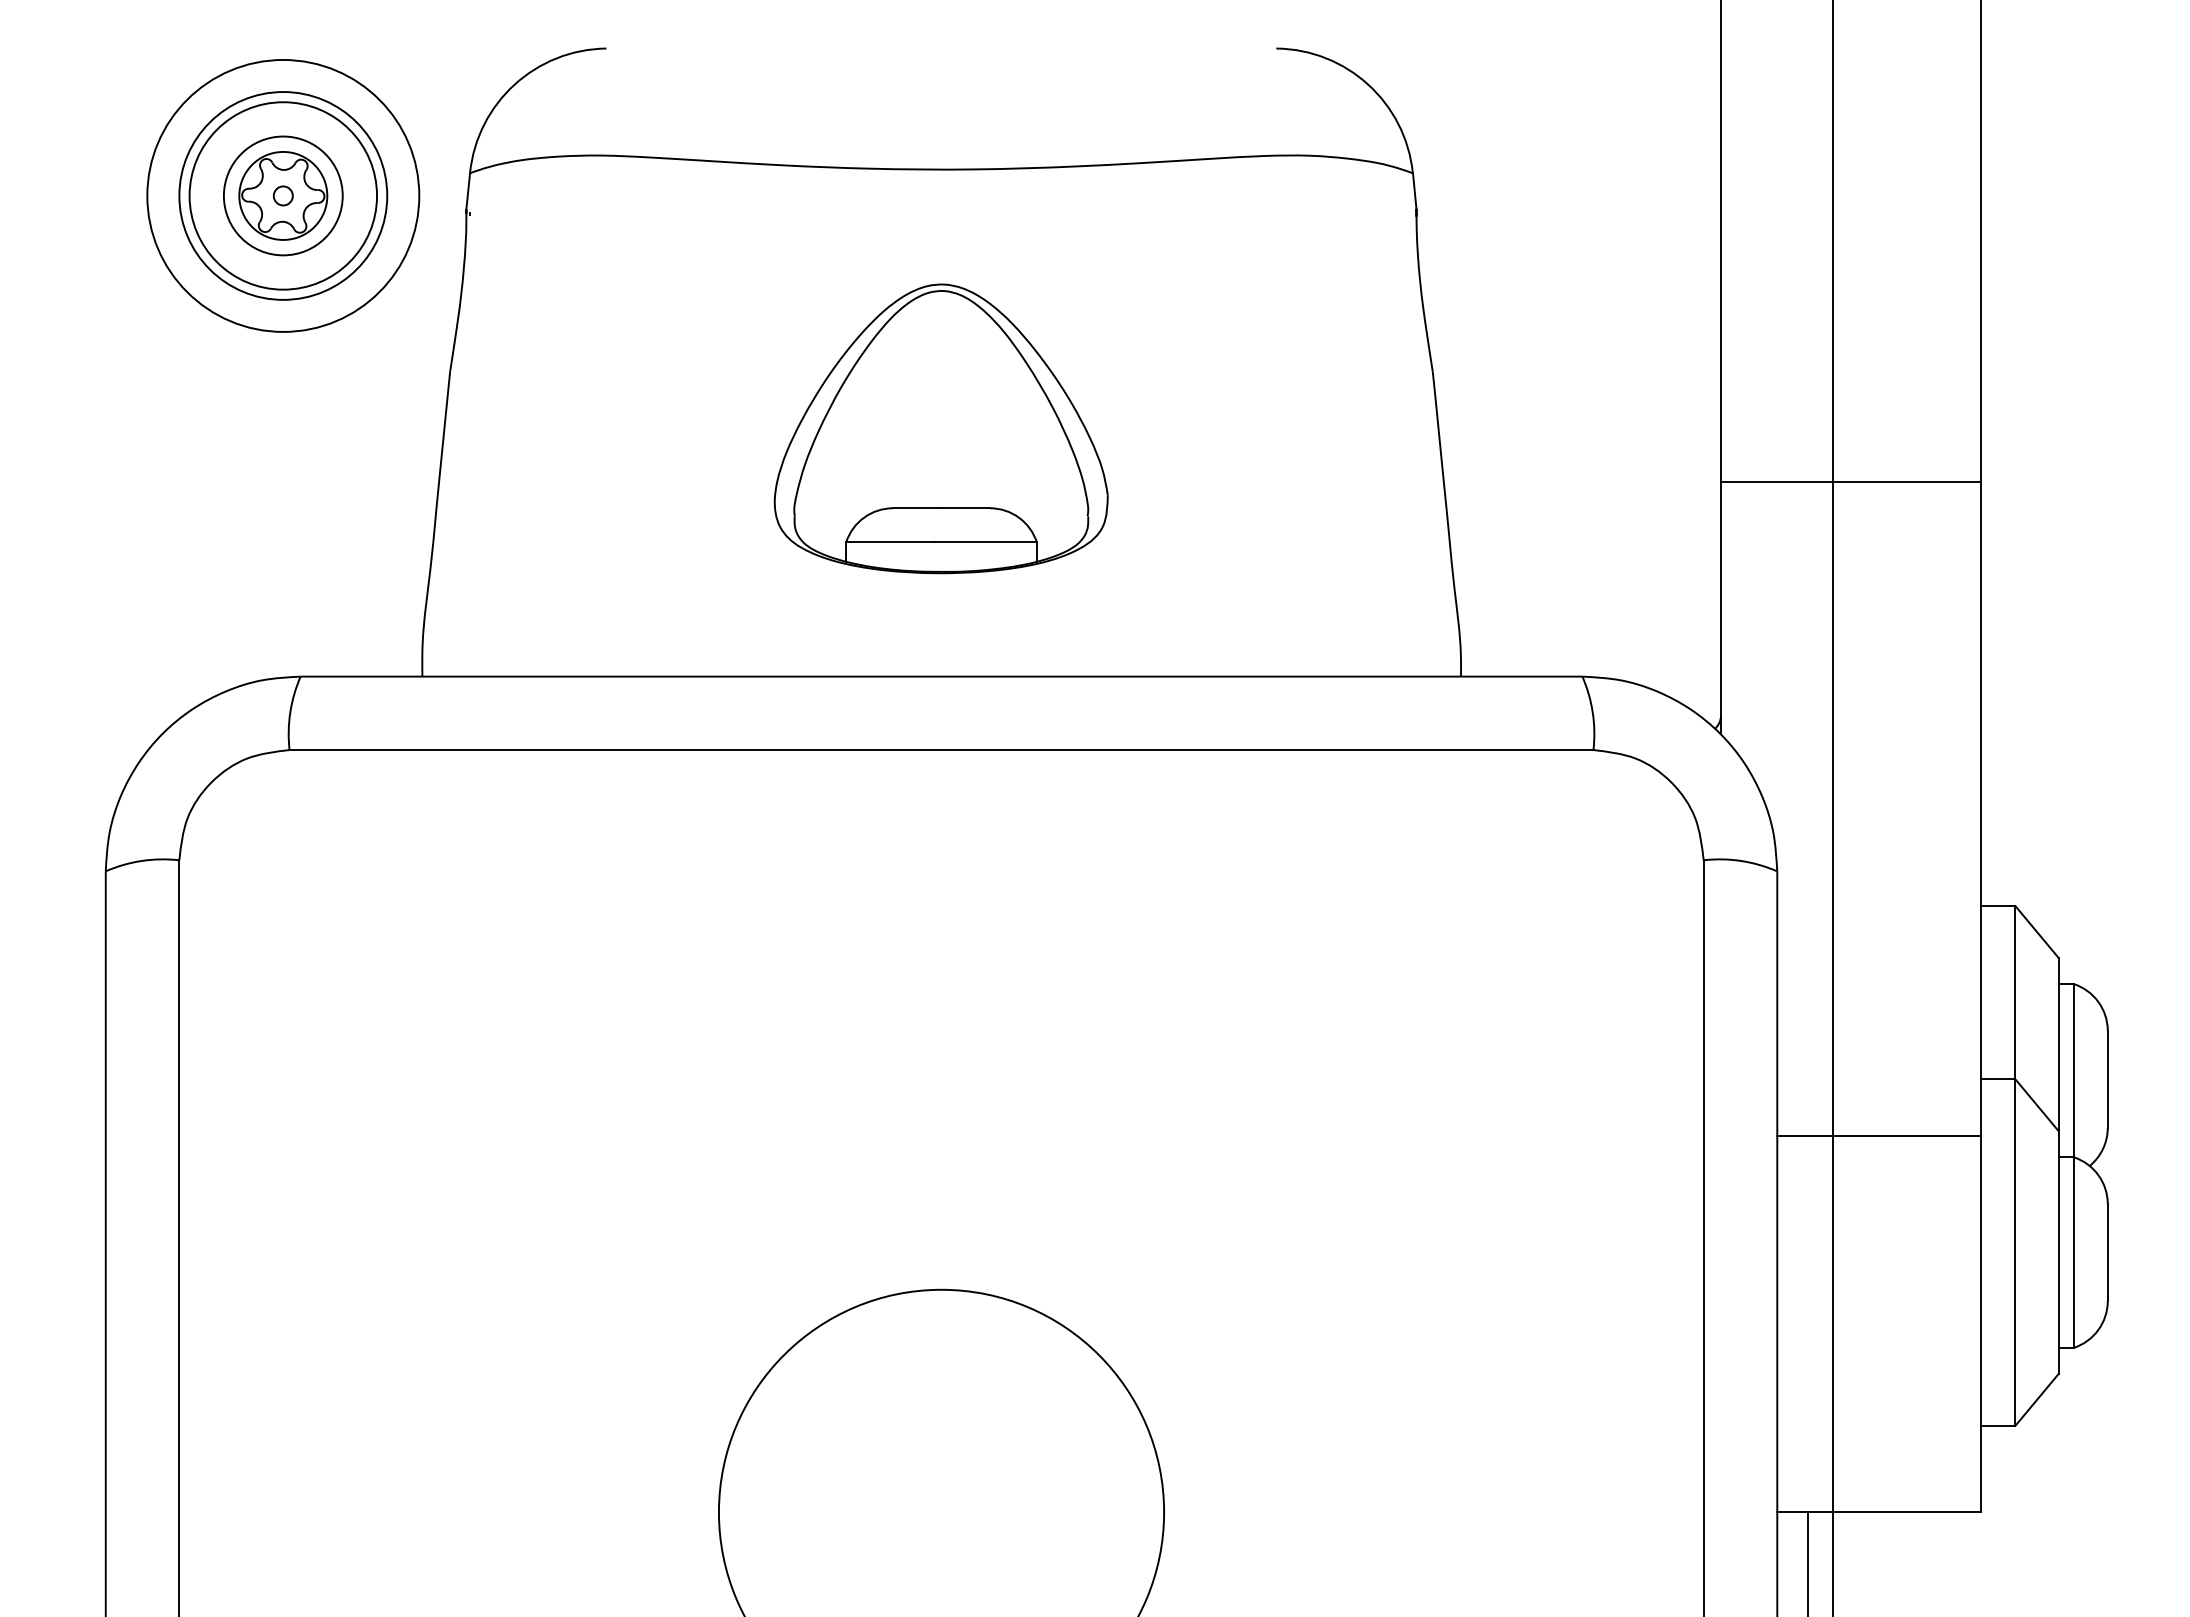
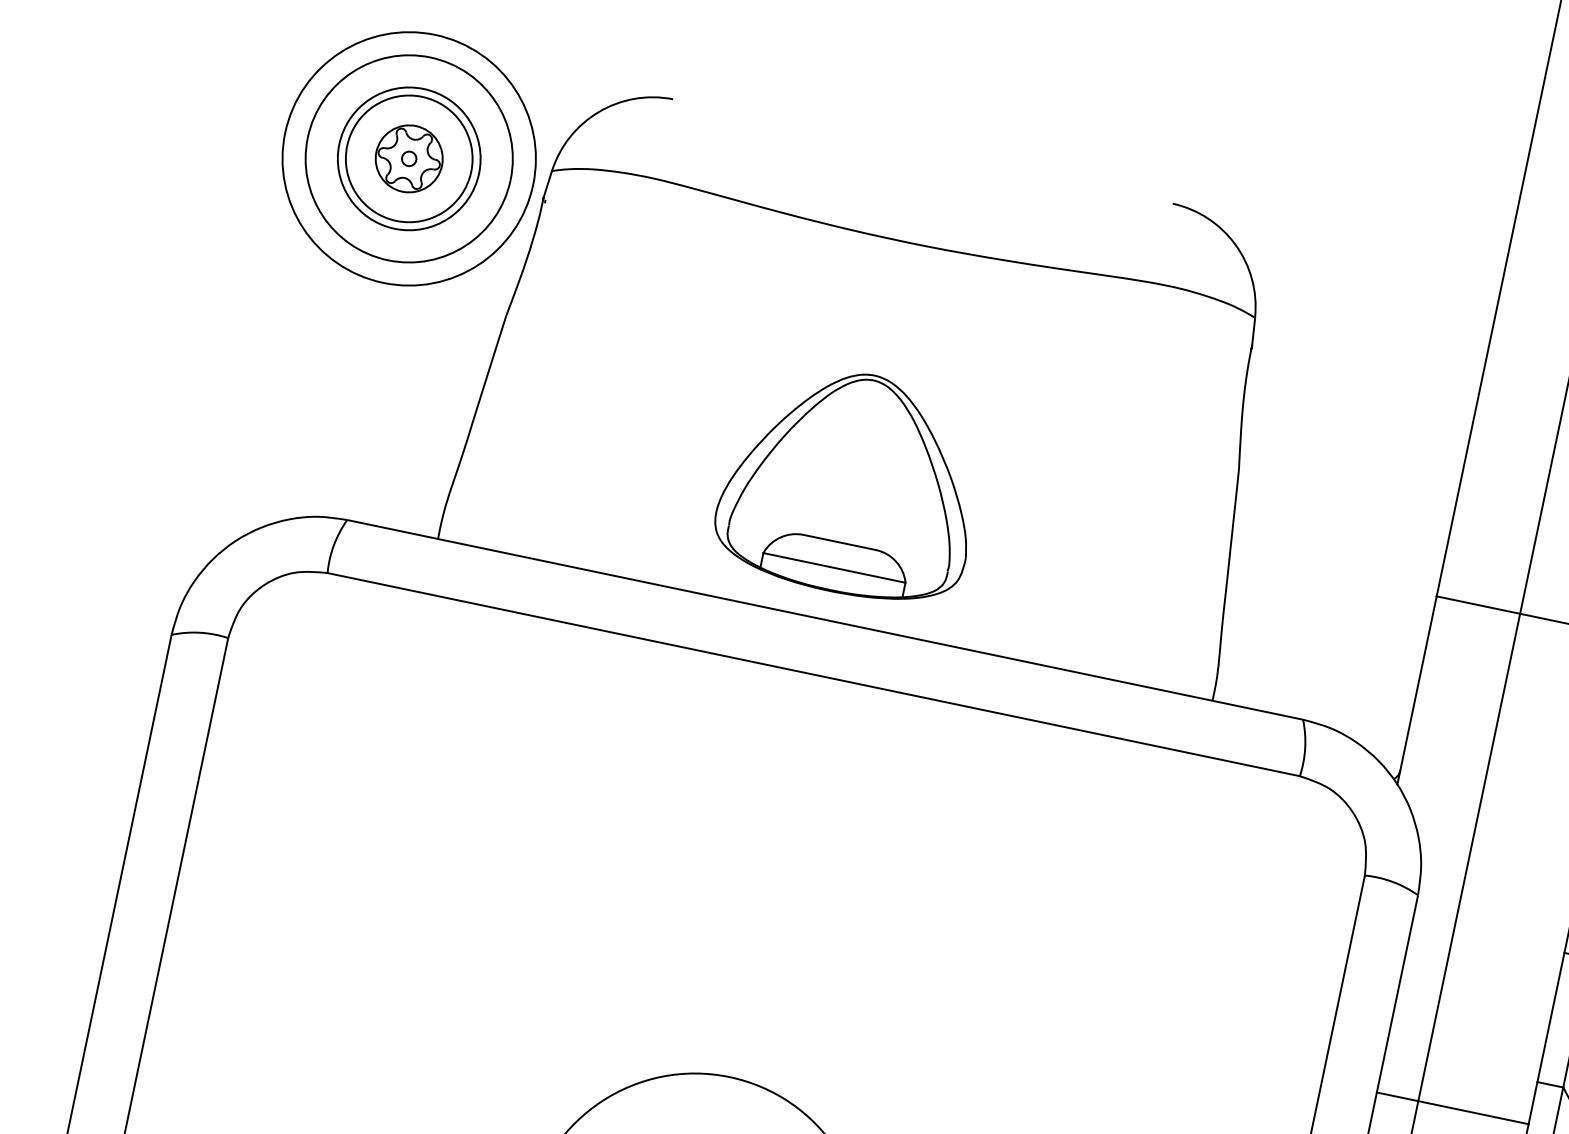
circle: (282, 195) -> (408, 158), size x1.4
circle: (283, 195) -> (409, 158), size x1.6
part: (940, 428) -> (851, 482), moved

